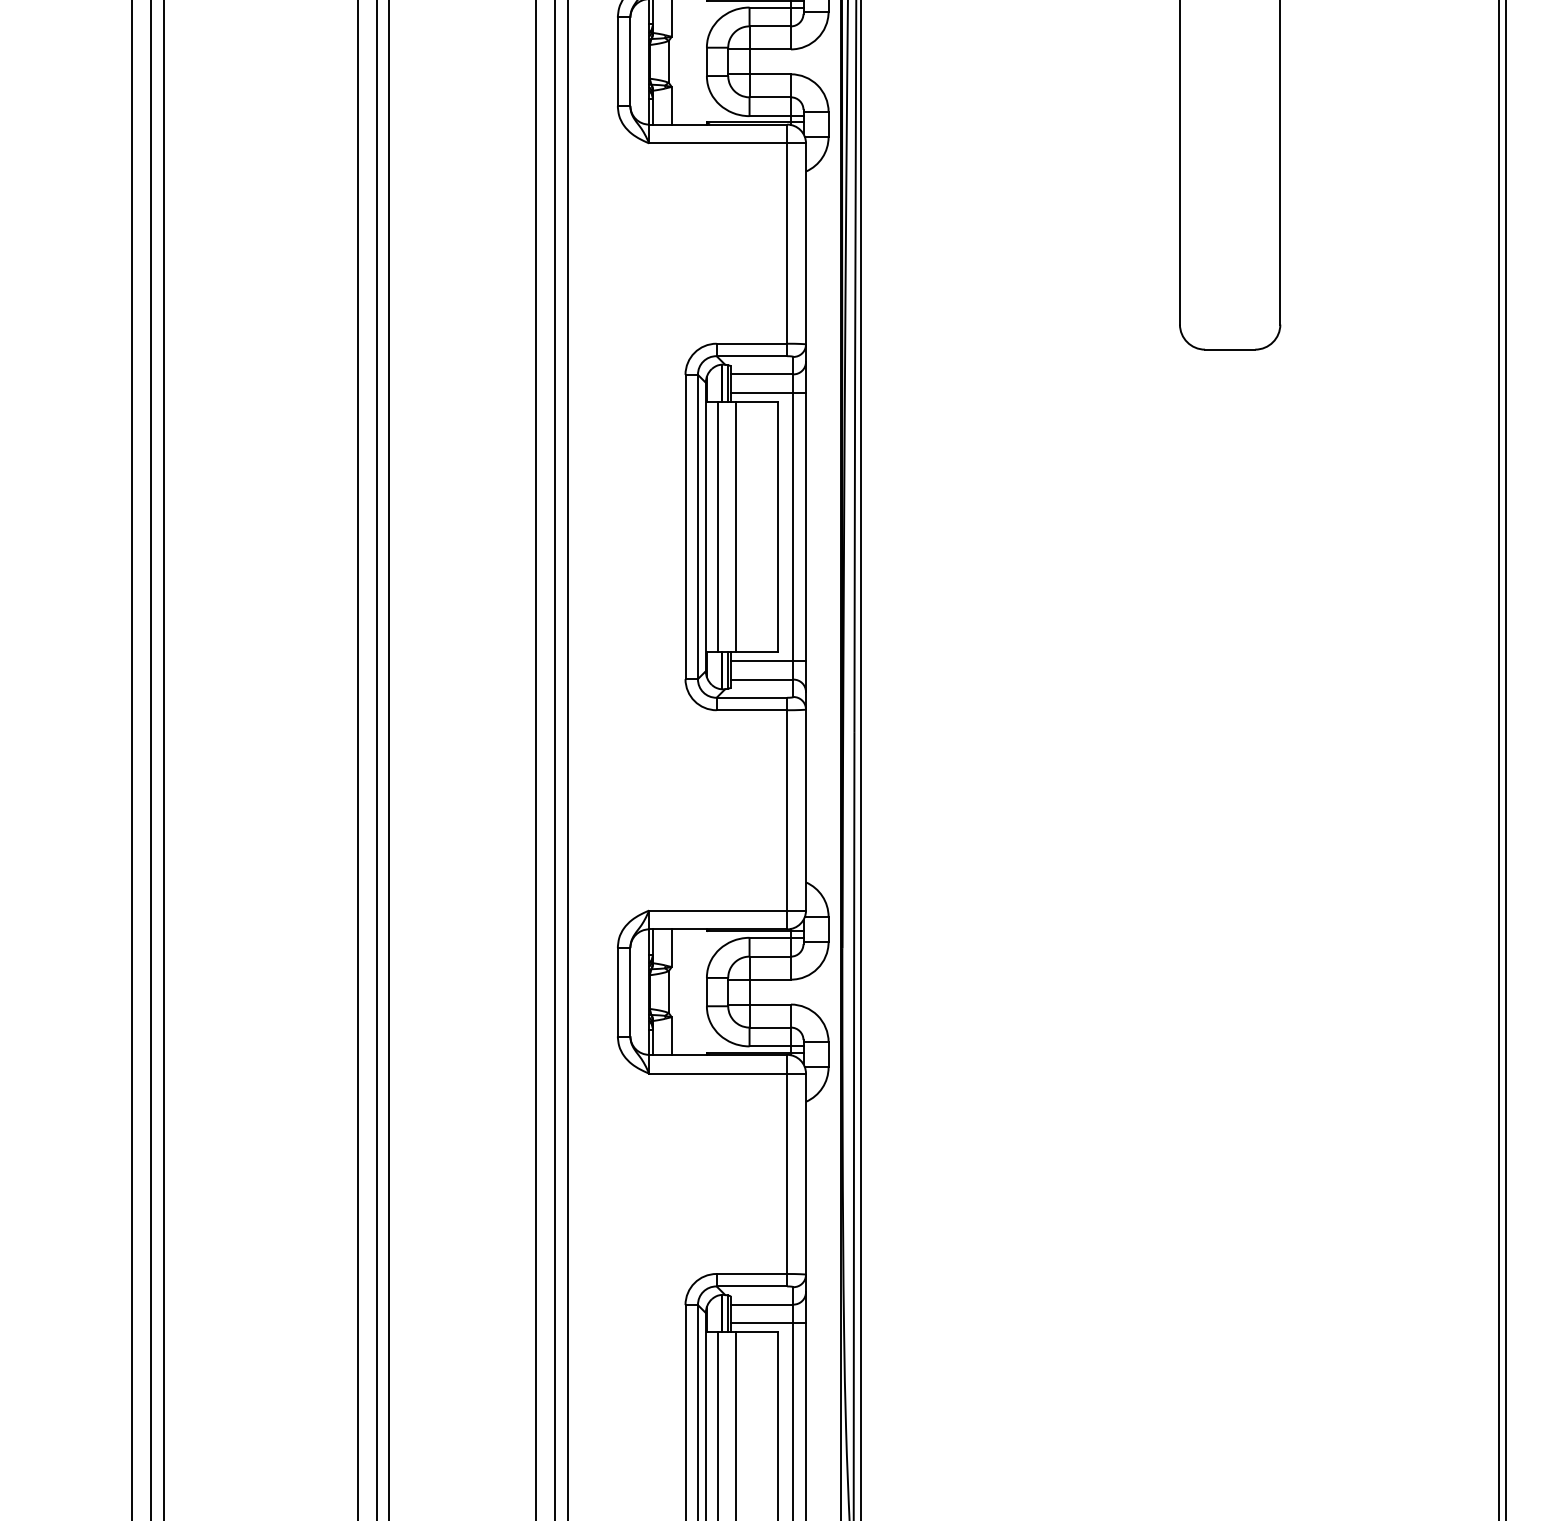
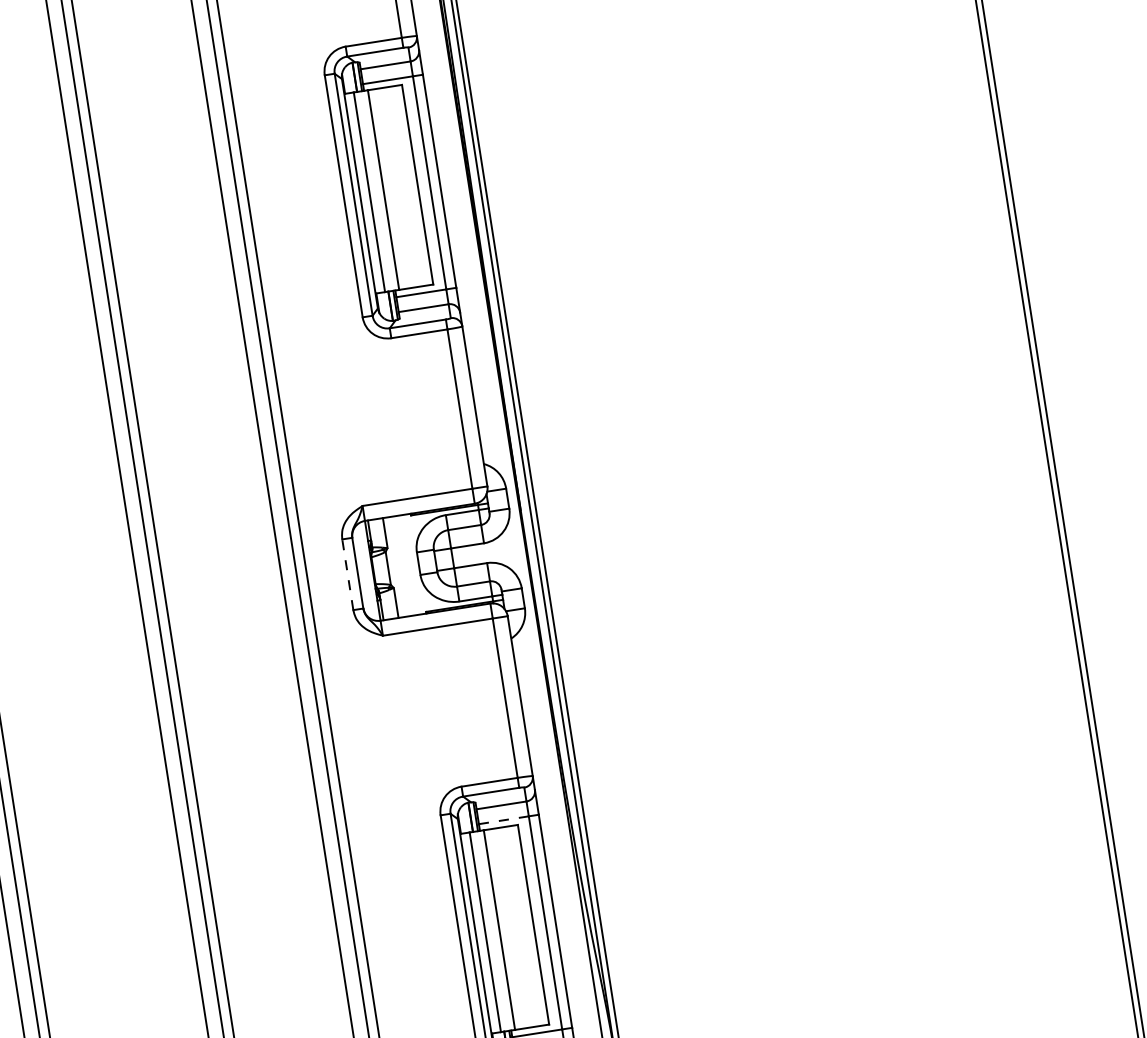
line: (617, 991) -> (347, 574), solid -> dashed
line: (761, 1323) -> (503, 820), solid -> dashed

